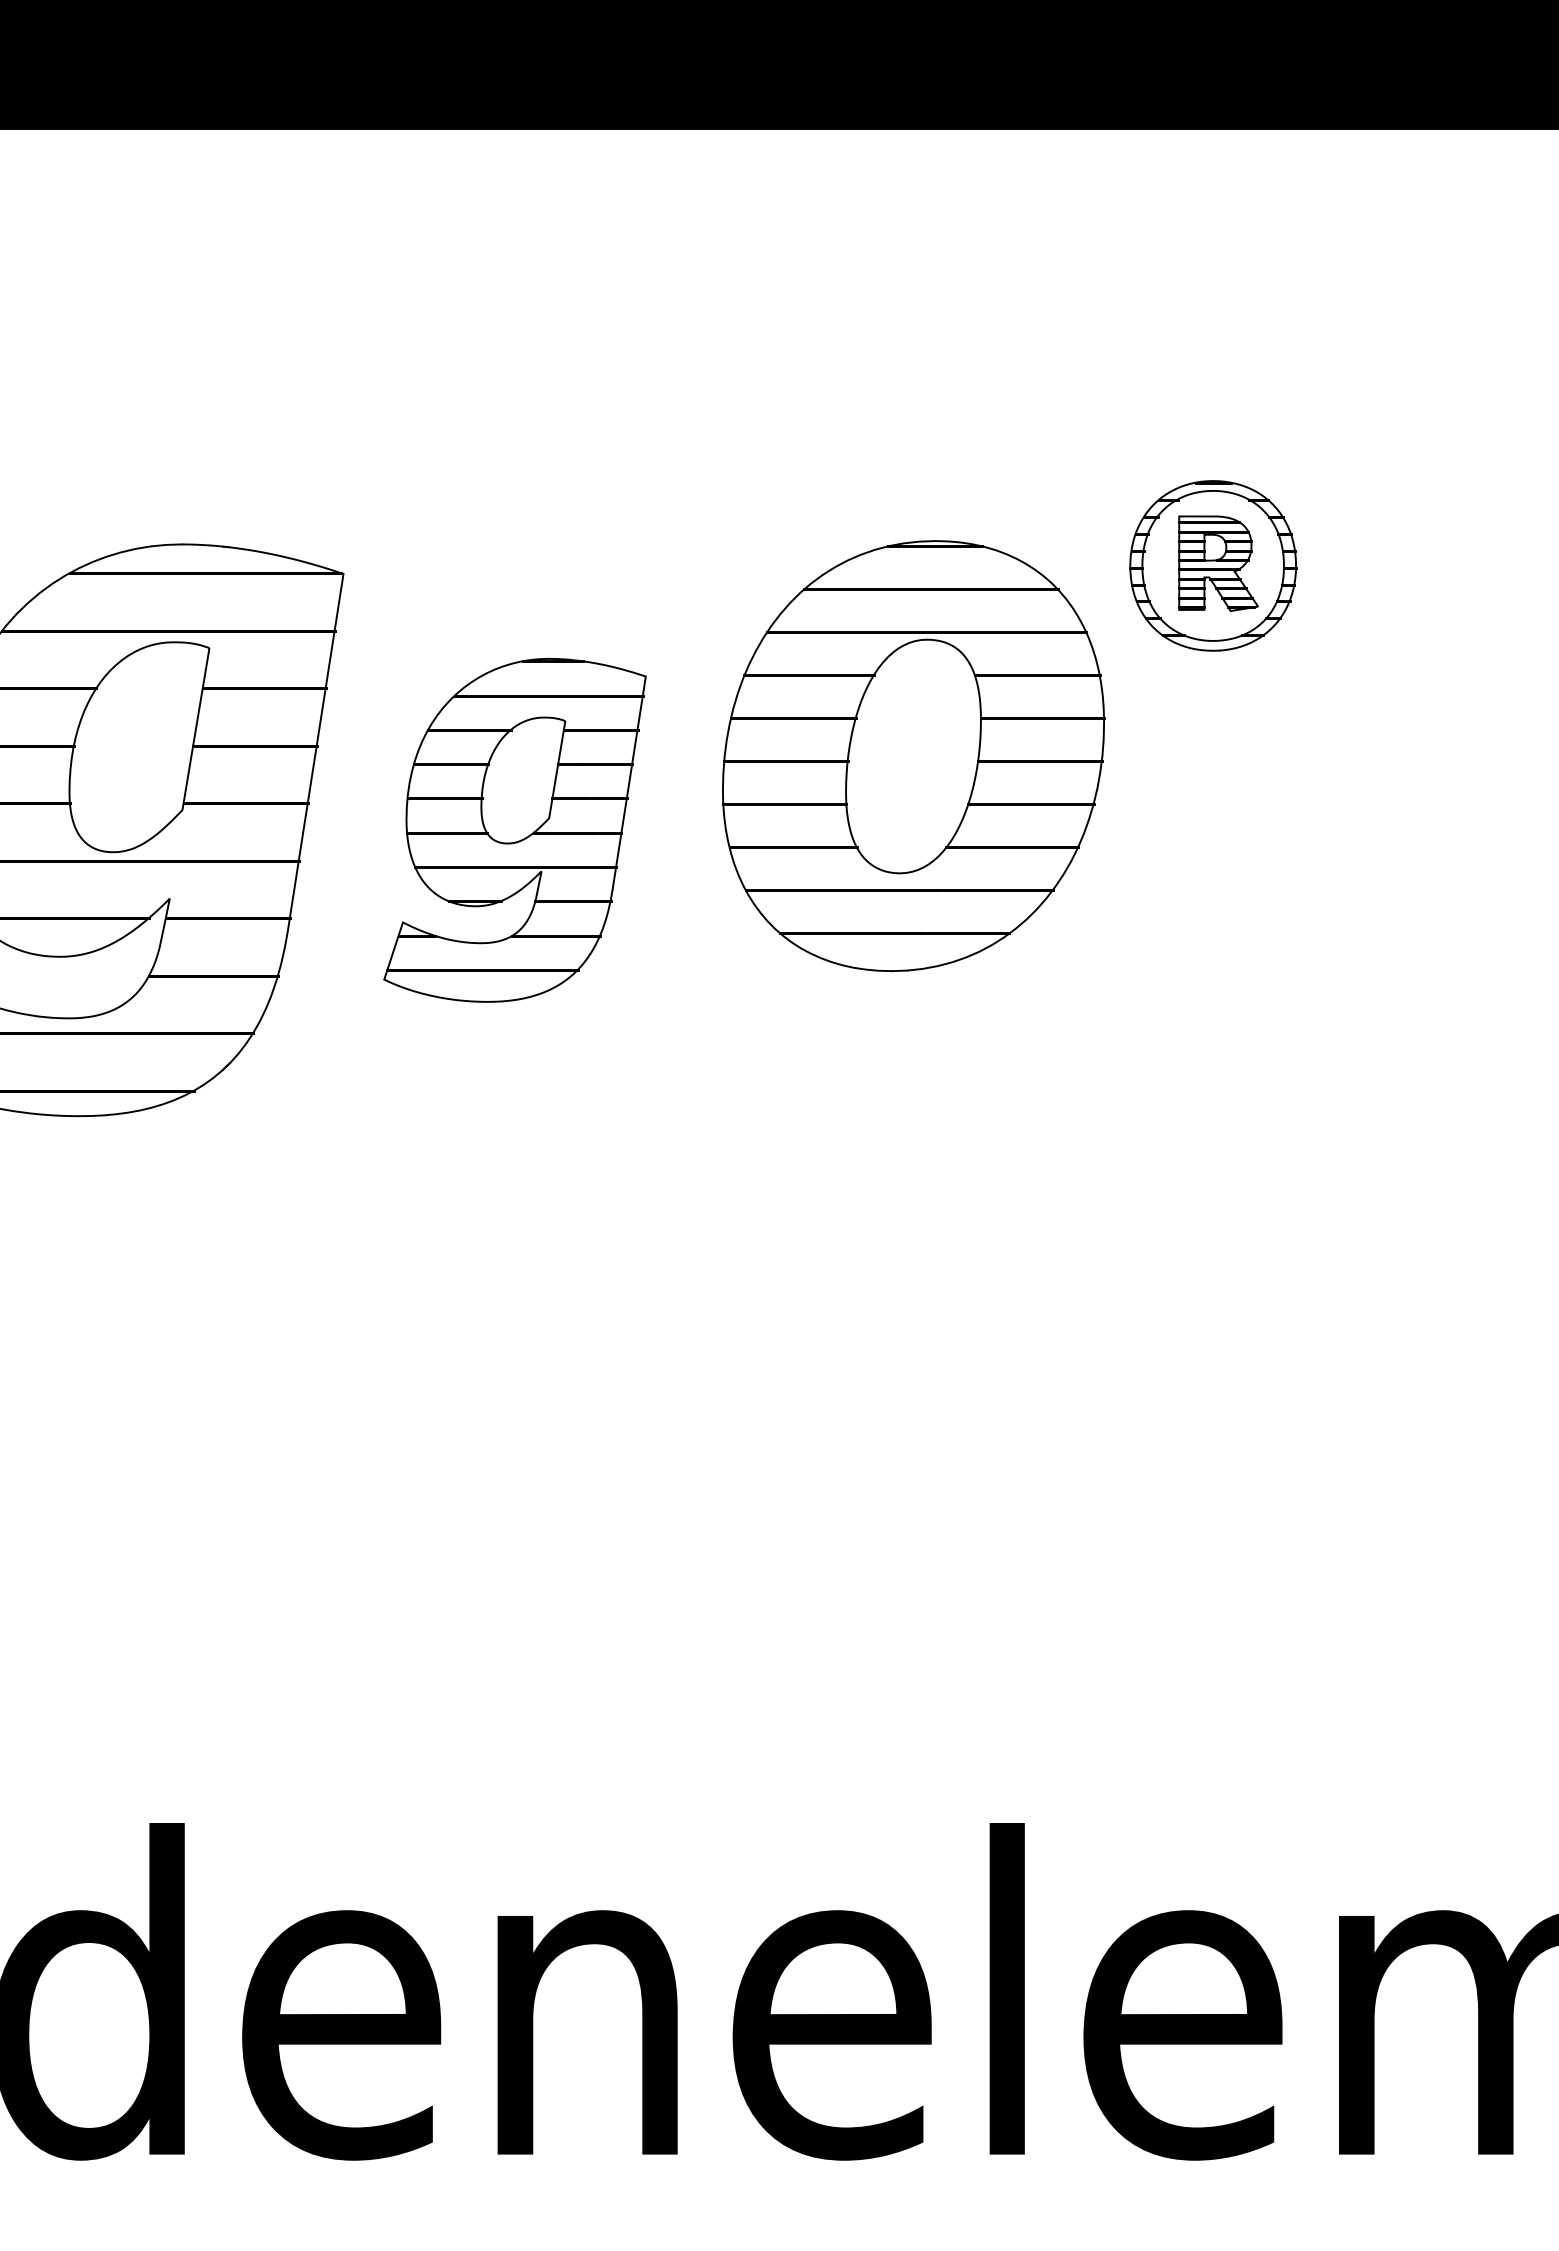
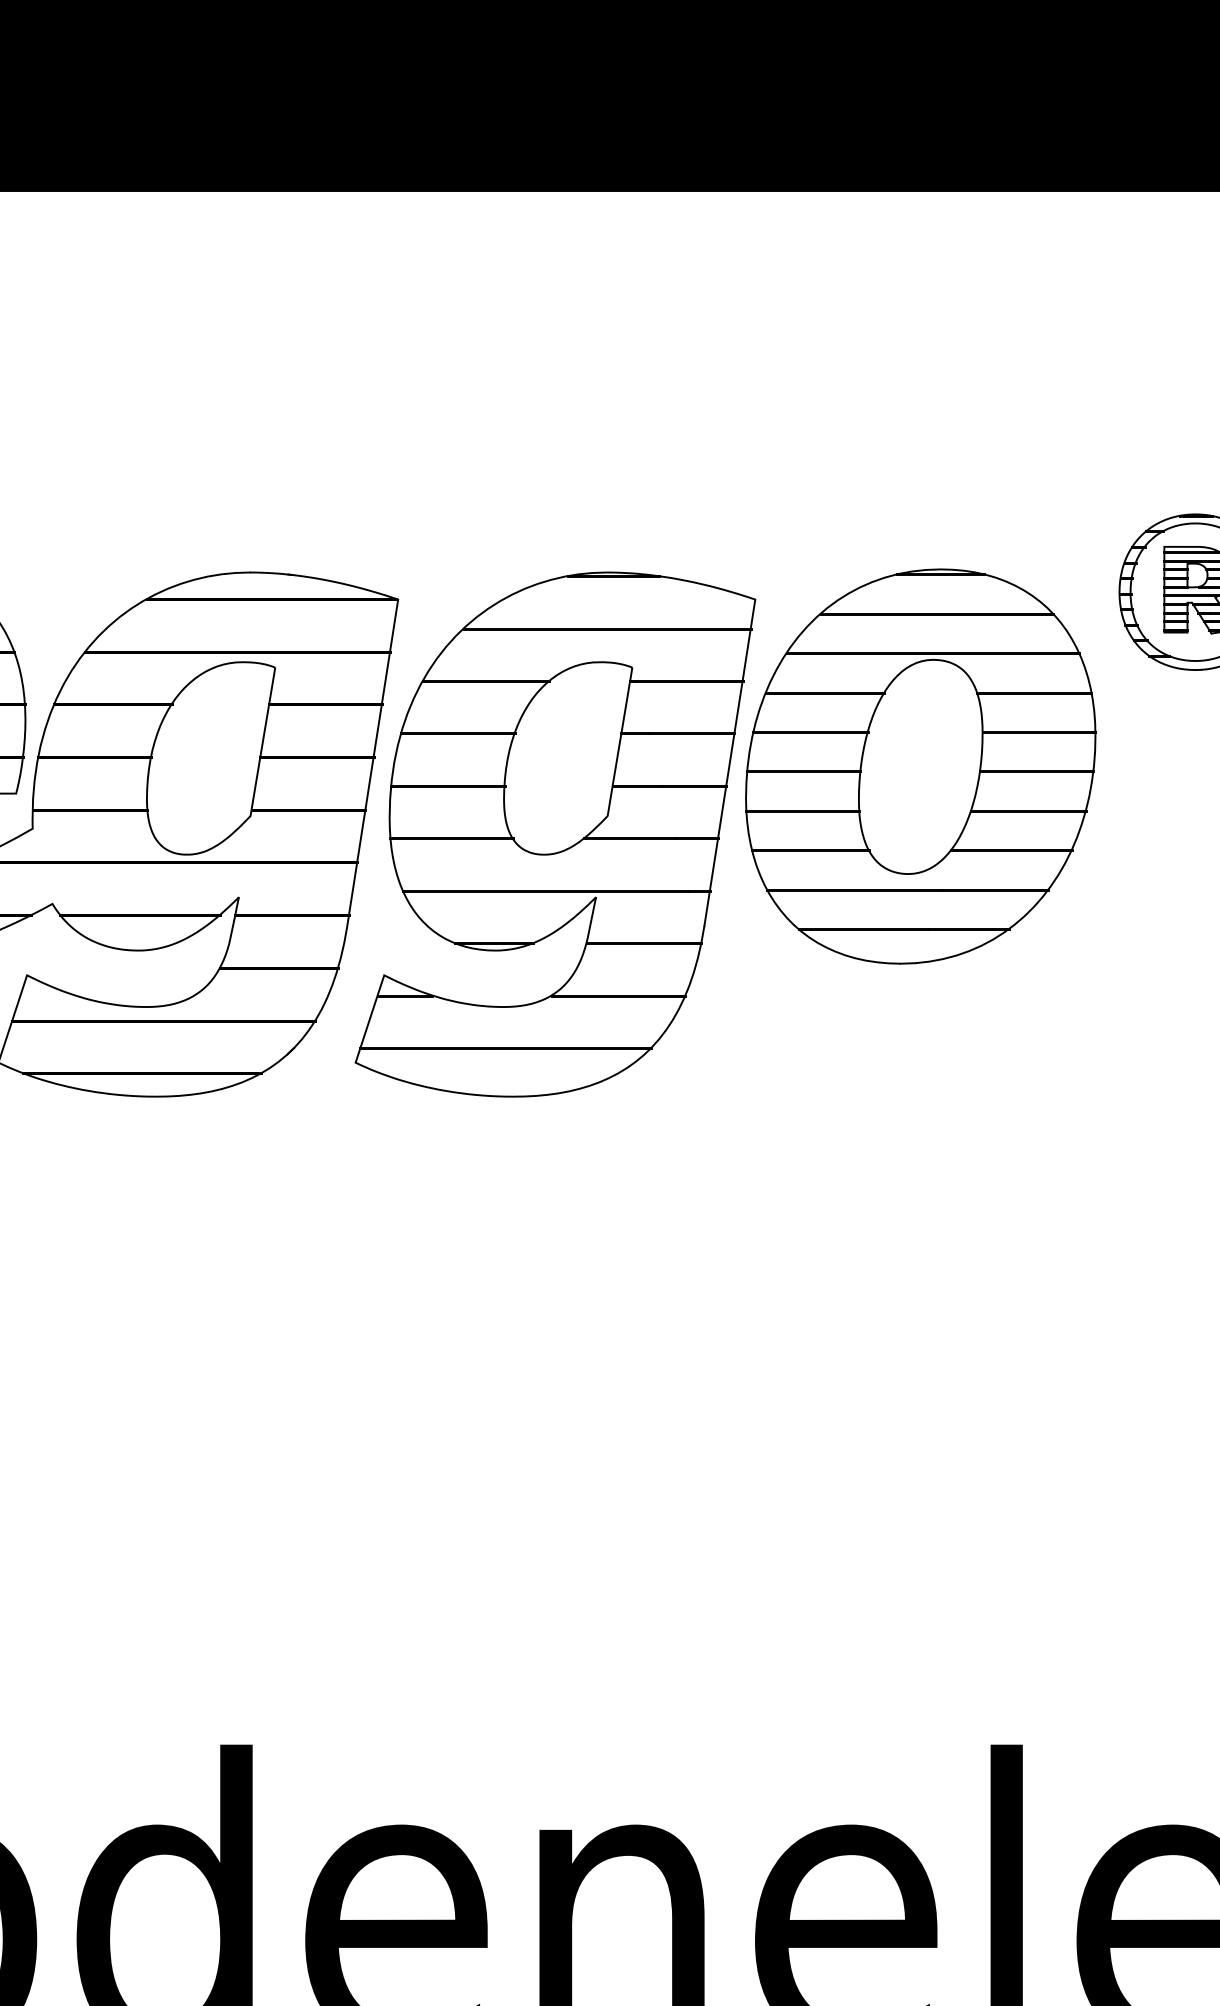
part: (514, 830) -> (554, 834), size x1.67

